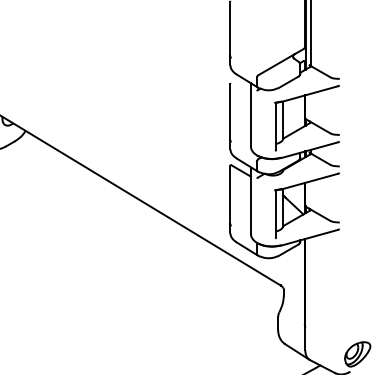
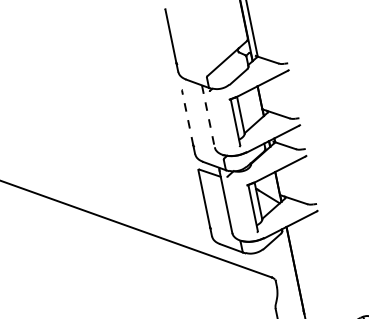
line: (230, 111) -> (187, 117), solid -> dashed
line: (250, 115) -> (208, 117), solid -> dashed

